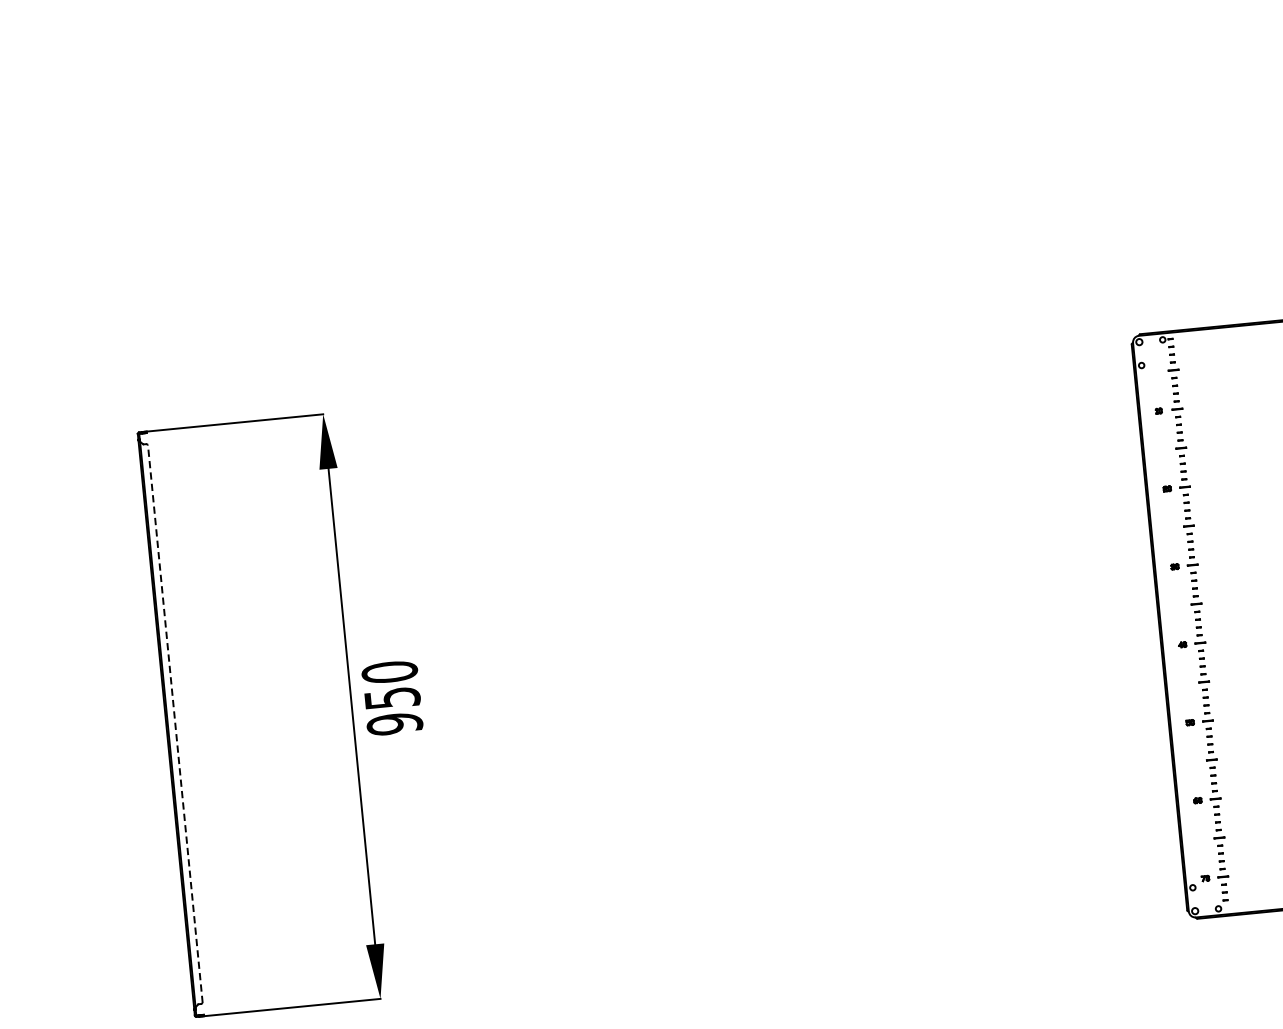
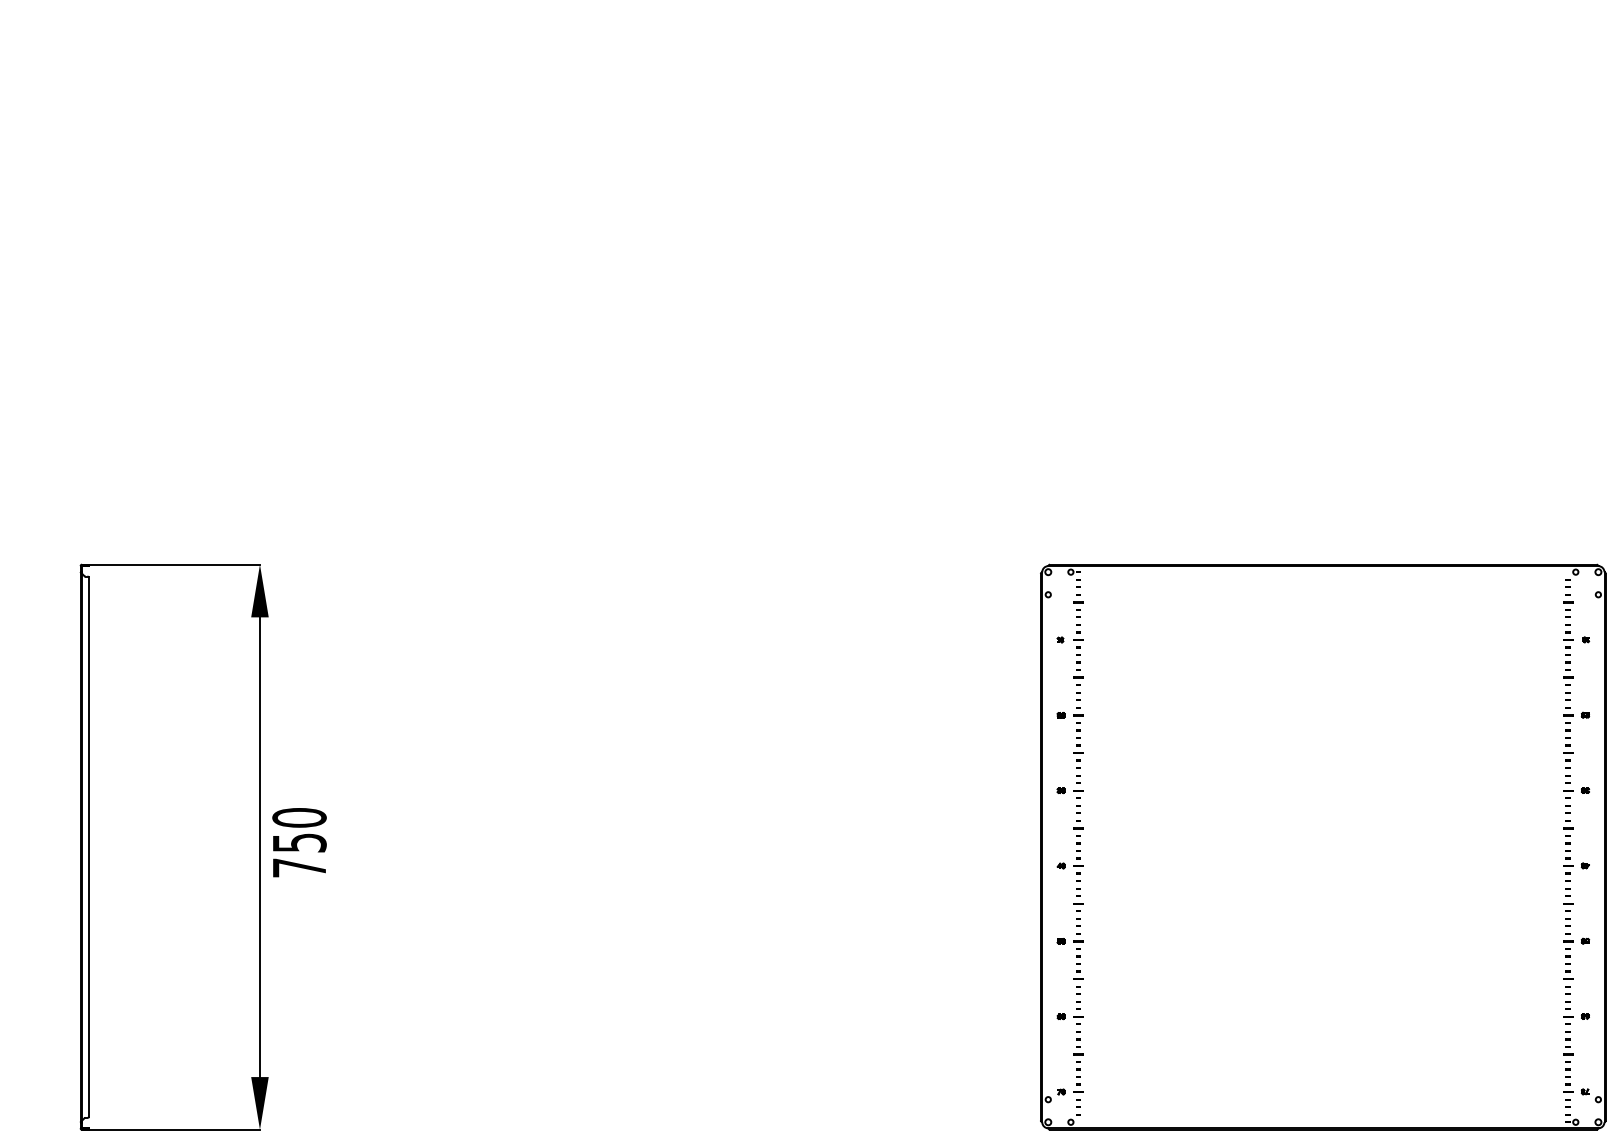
text: (394, 723) -> (299, 867), 950 -> 750
line: (175, 724) -> (89, 847), dashed -> solid

